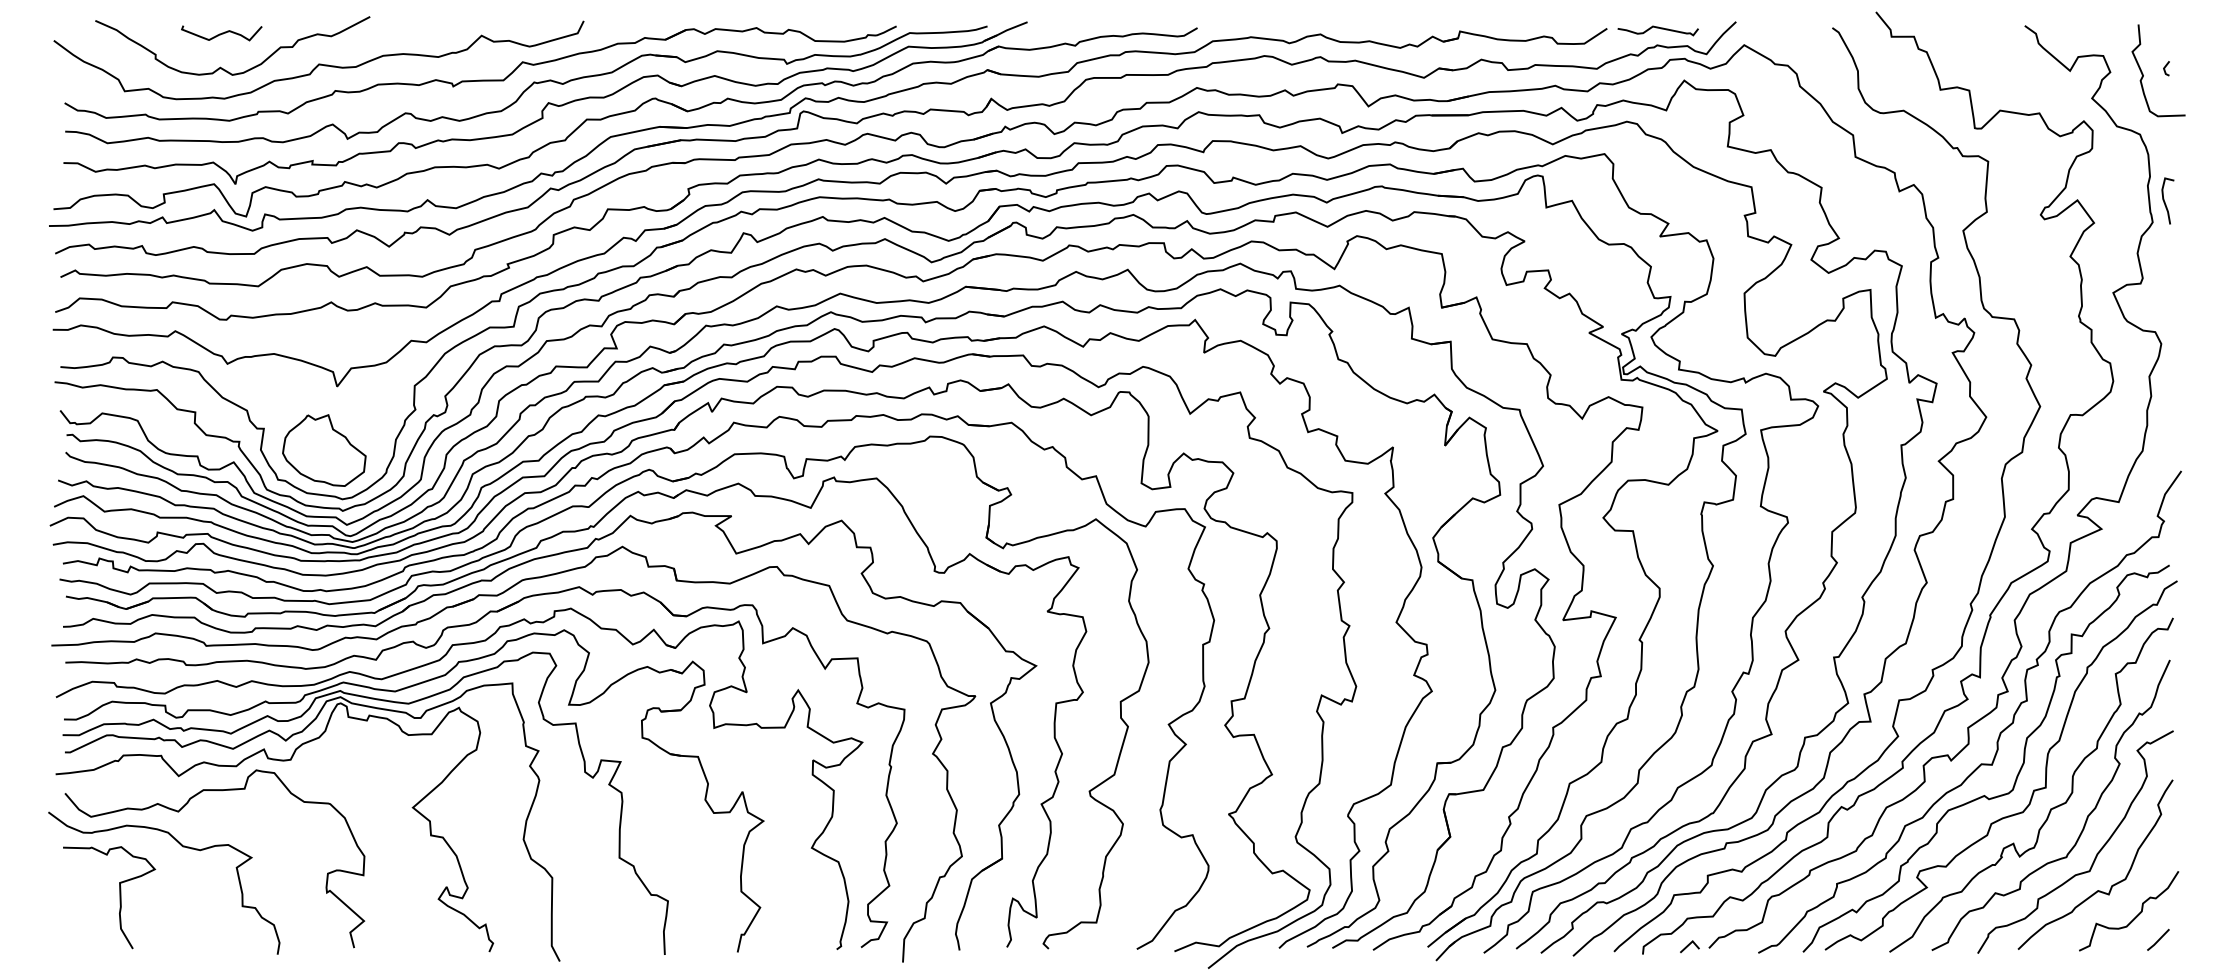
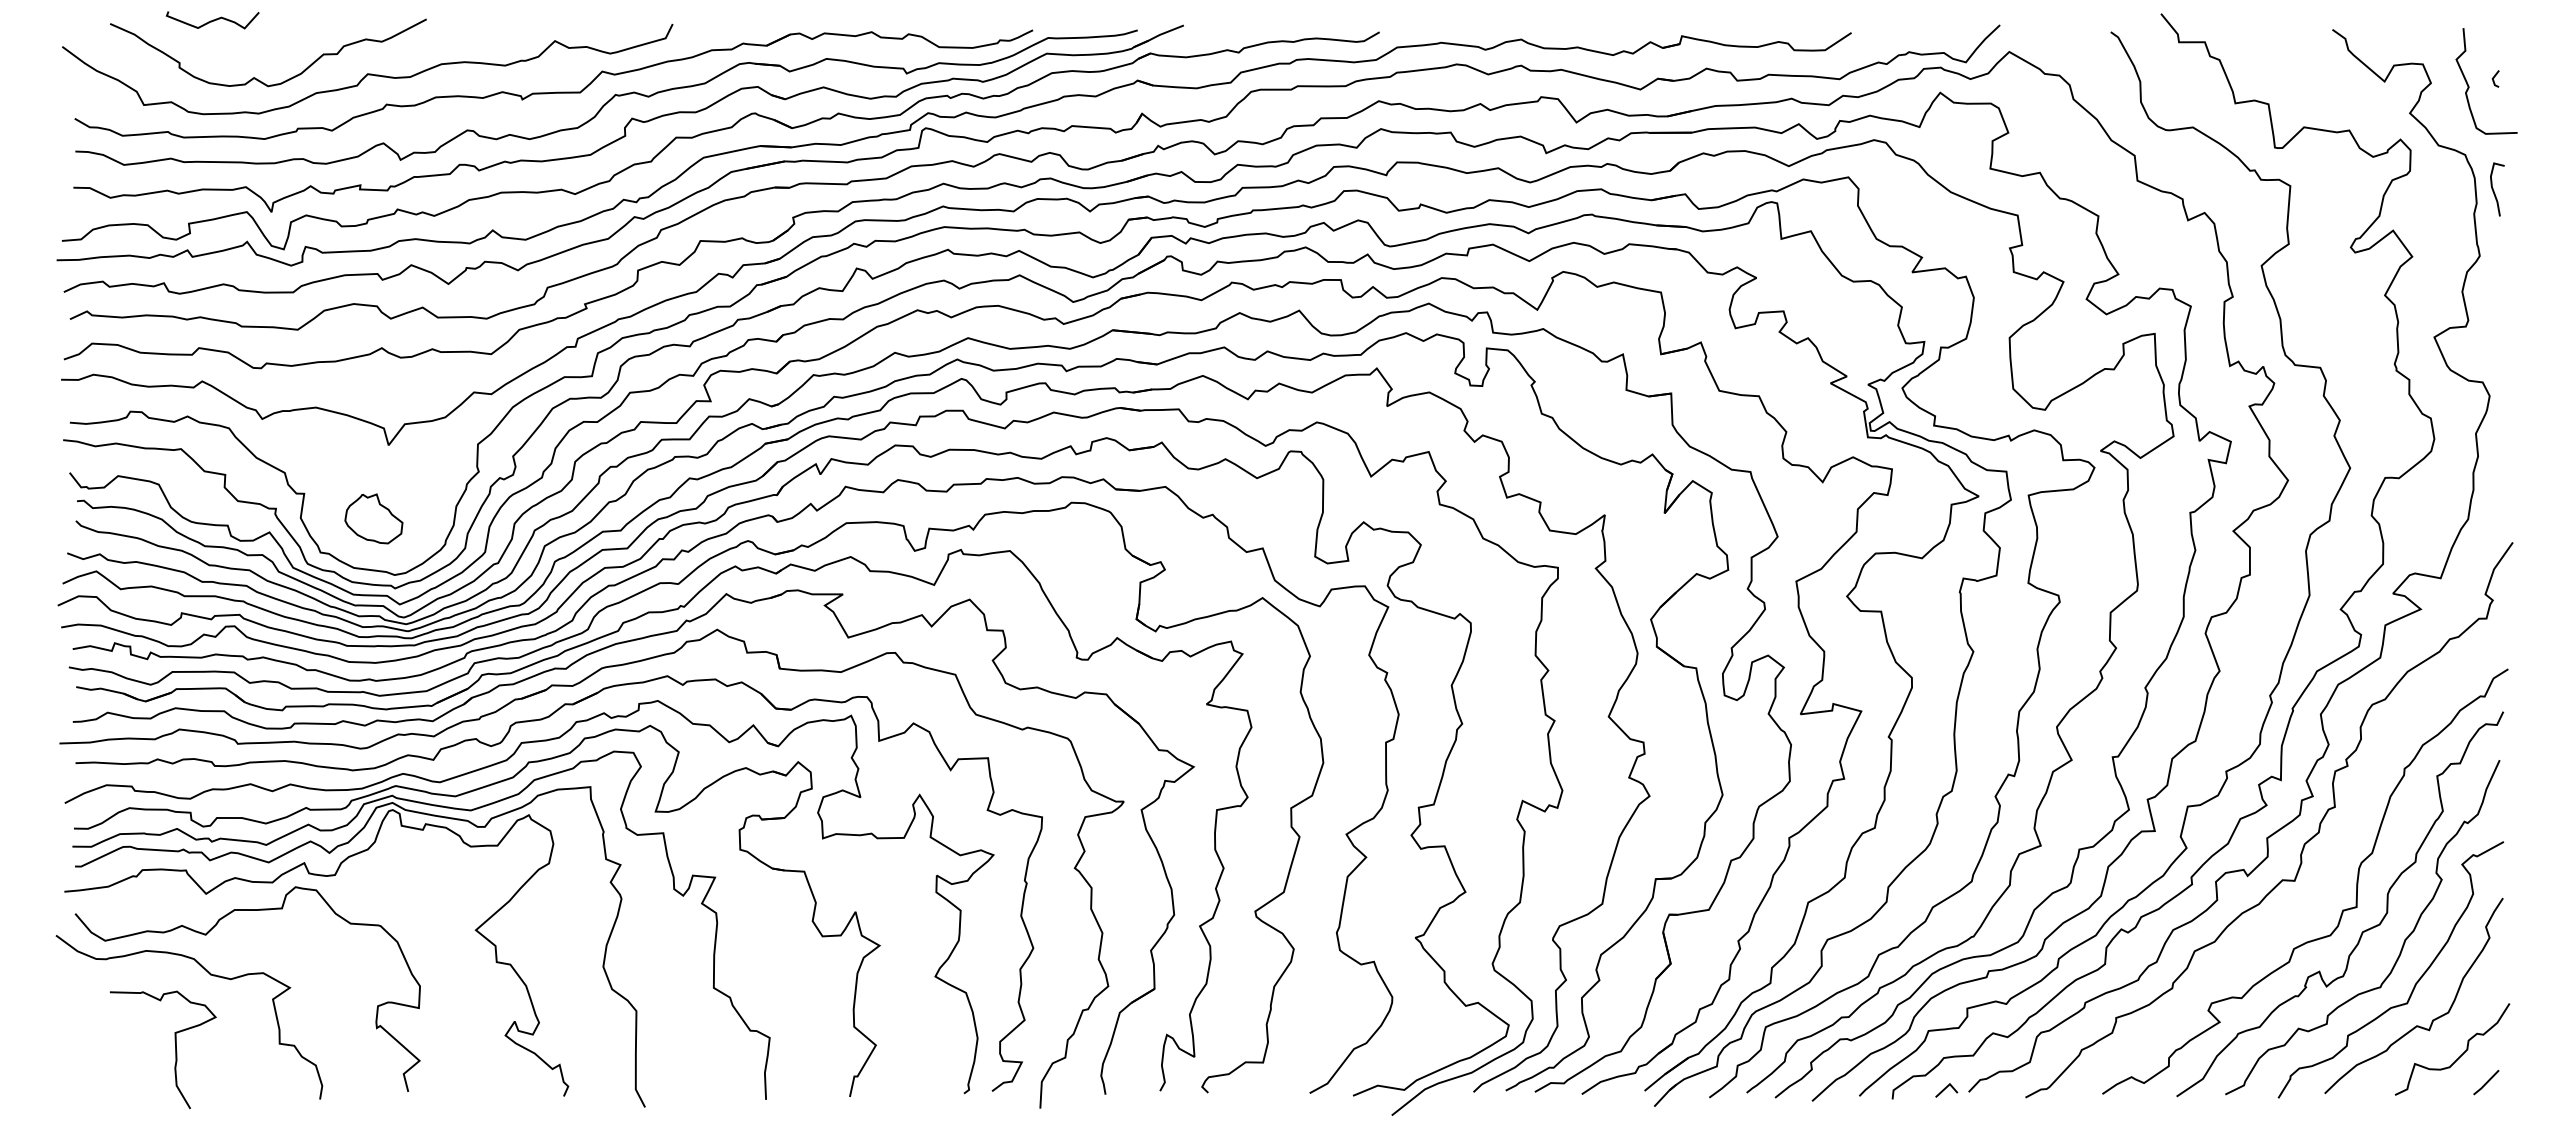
curve: (1660, 29) -> (1912, 33), removed
curve: (221, 33) -> (212, 20), moved
curve: (2165, 201) -> (2494, 190), moved
part: (324, 450) -> (373, 518), size x0.6
curve: (2017, 774) -> (2323, 892), removed
curve: (120, 897) -> (175, 1049), moved

